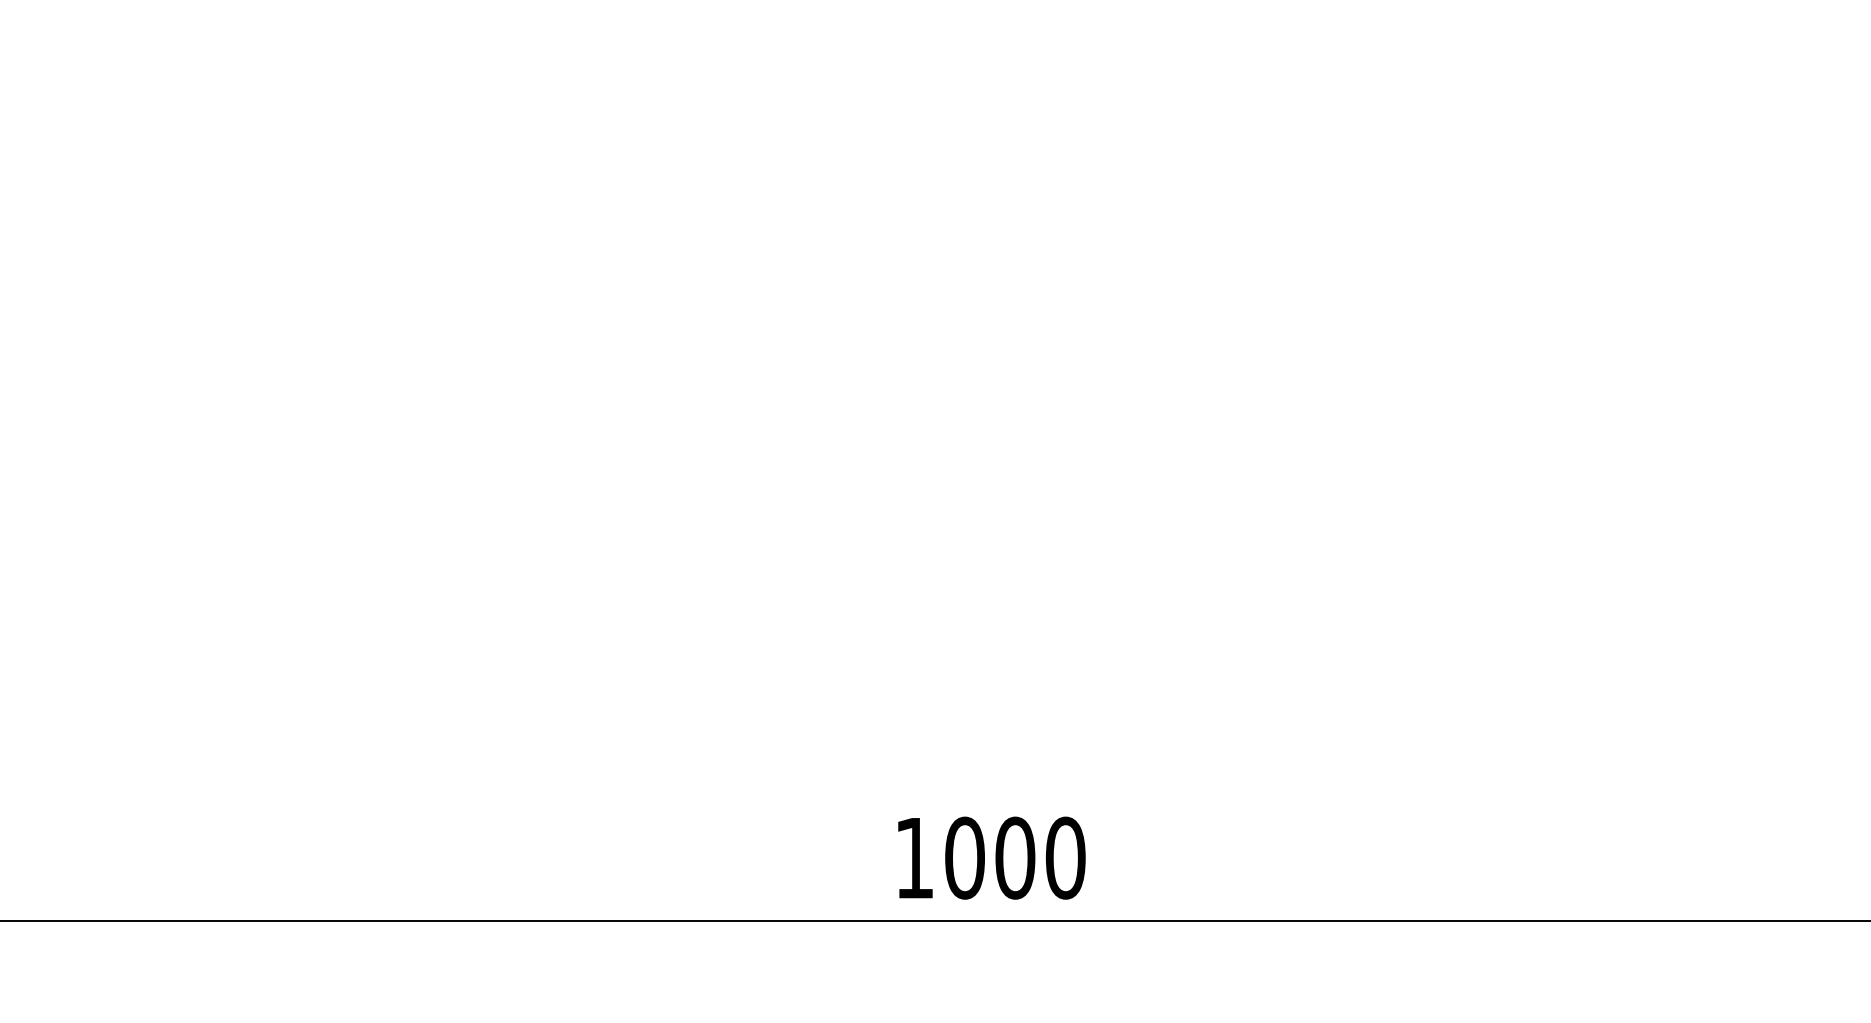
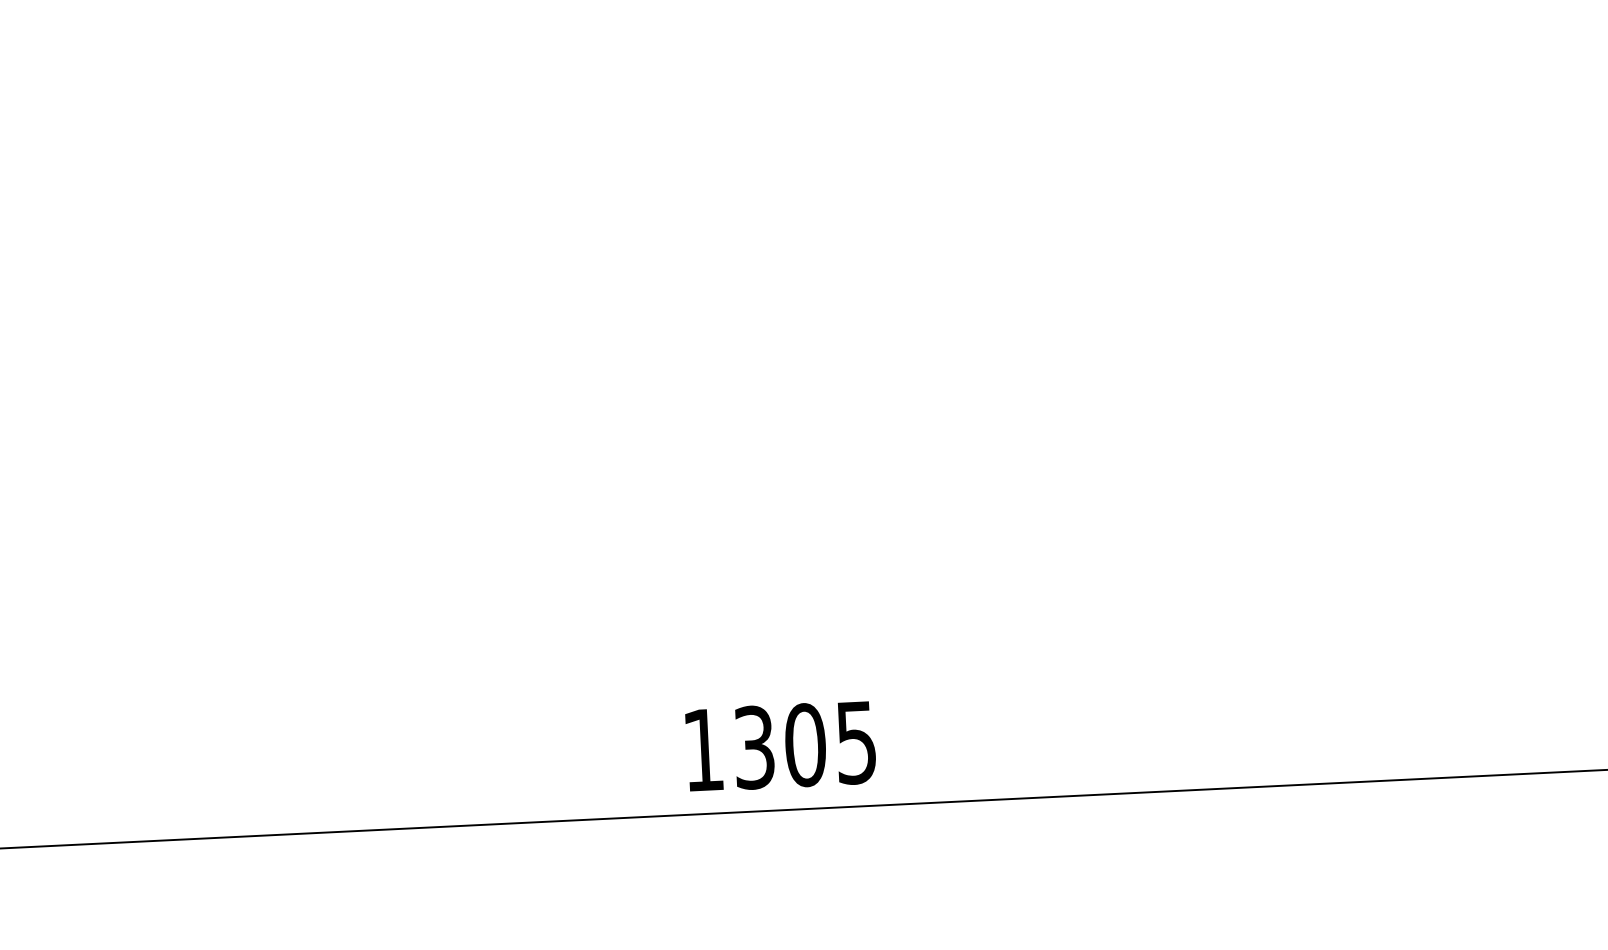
text: (1015, 857) -> (805, 744), 1000 -> 1305

